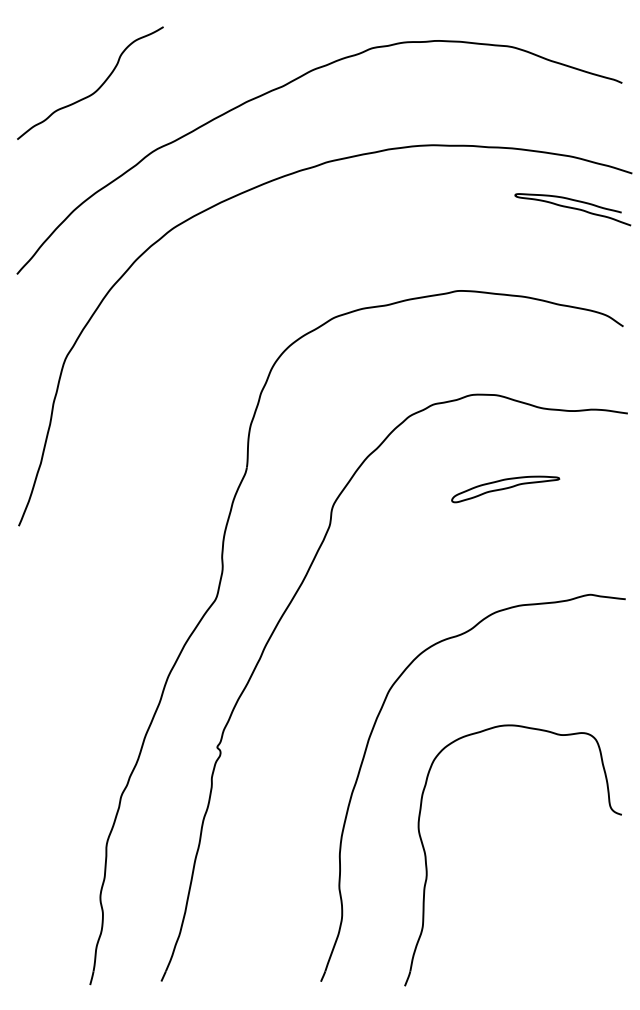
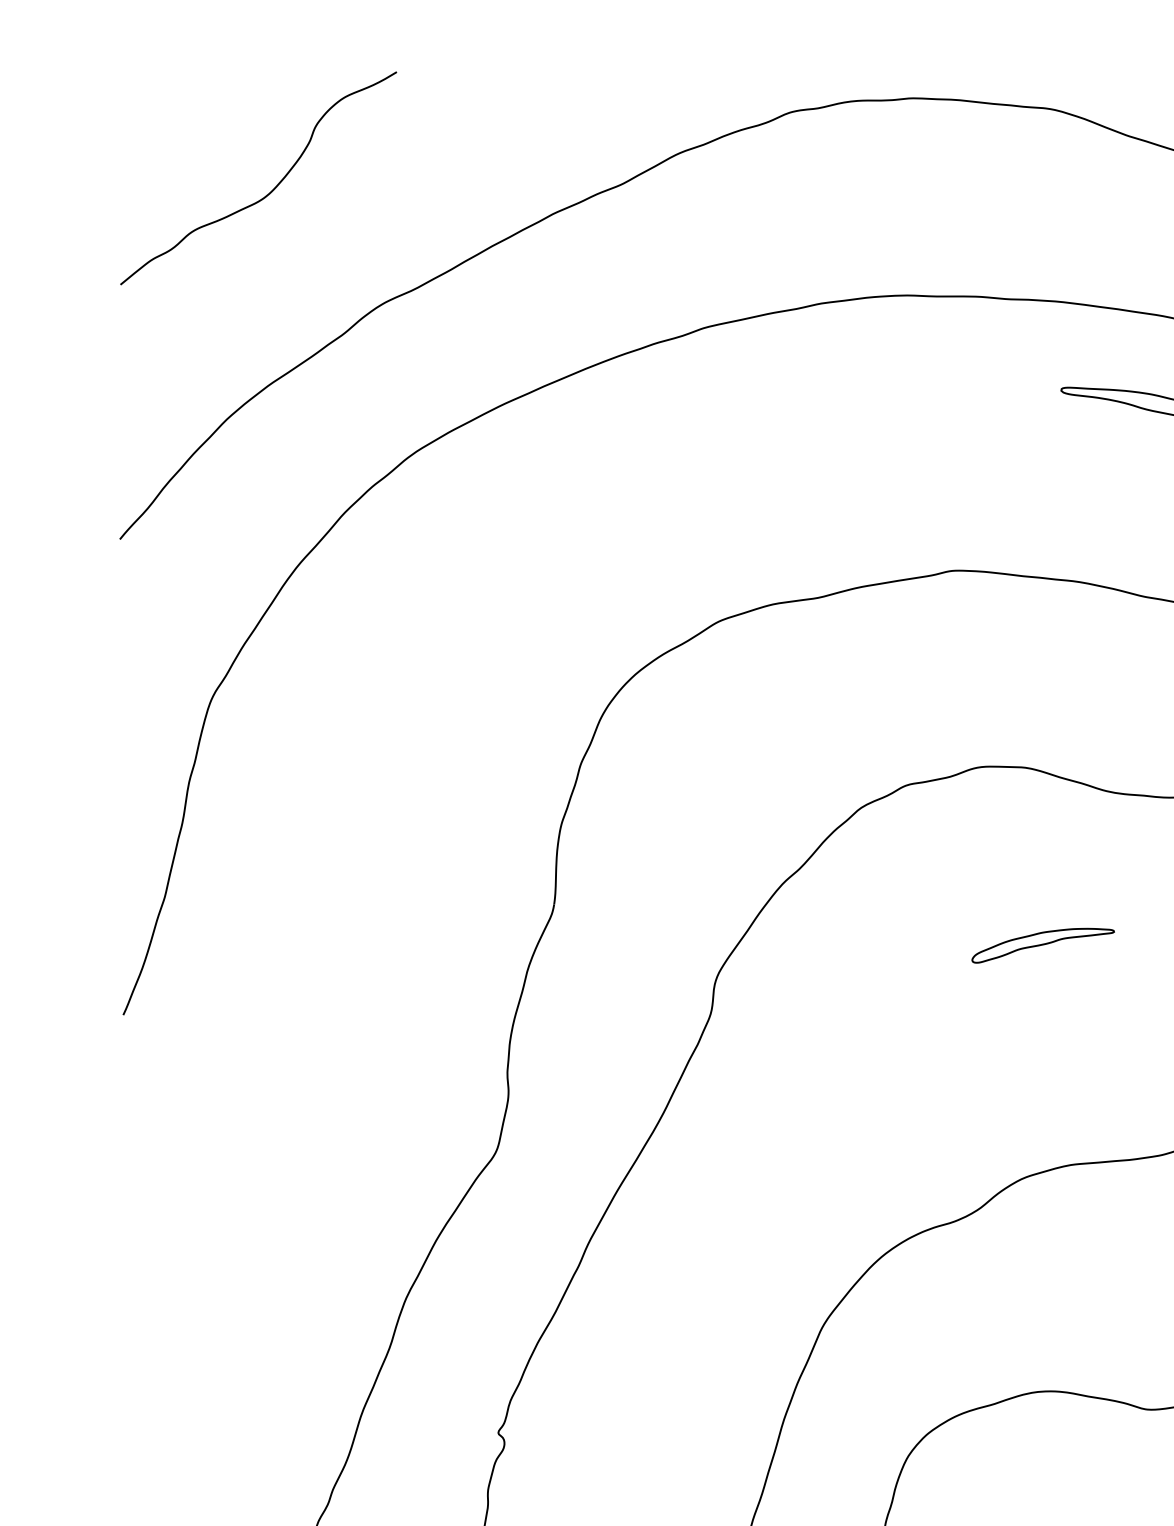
part: (505, 489) -> (1042, 945), size x0.7

